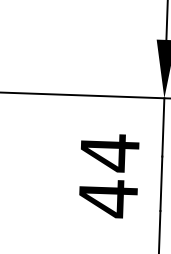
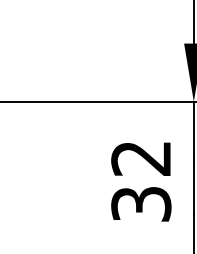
text: (109, 175) -> (141, 181), 44 -> 32

